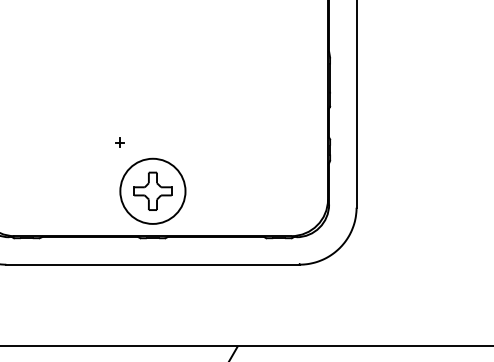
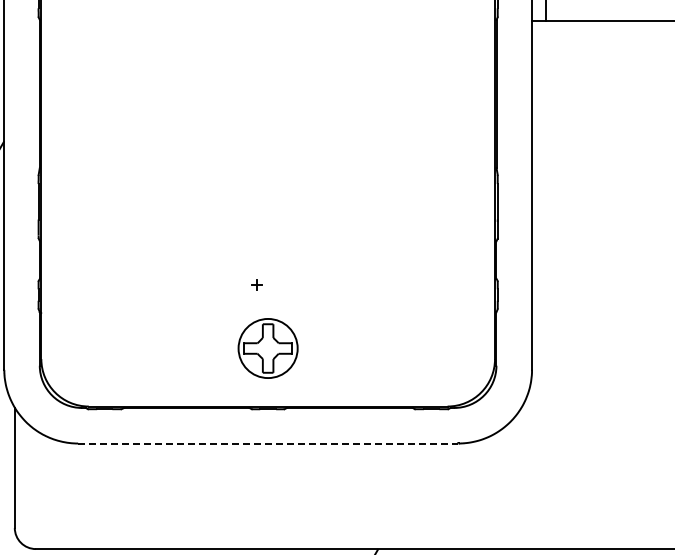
part: (120, 141) -> (256, 284), moved
circle: (152, 191) -> (267, 348), size x0.7
line: (153, 264) -> (268, 443), solid -> dashed

